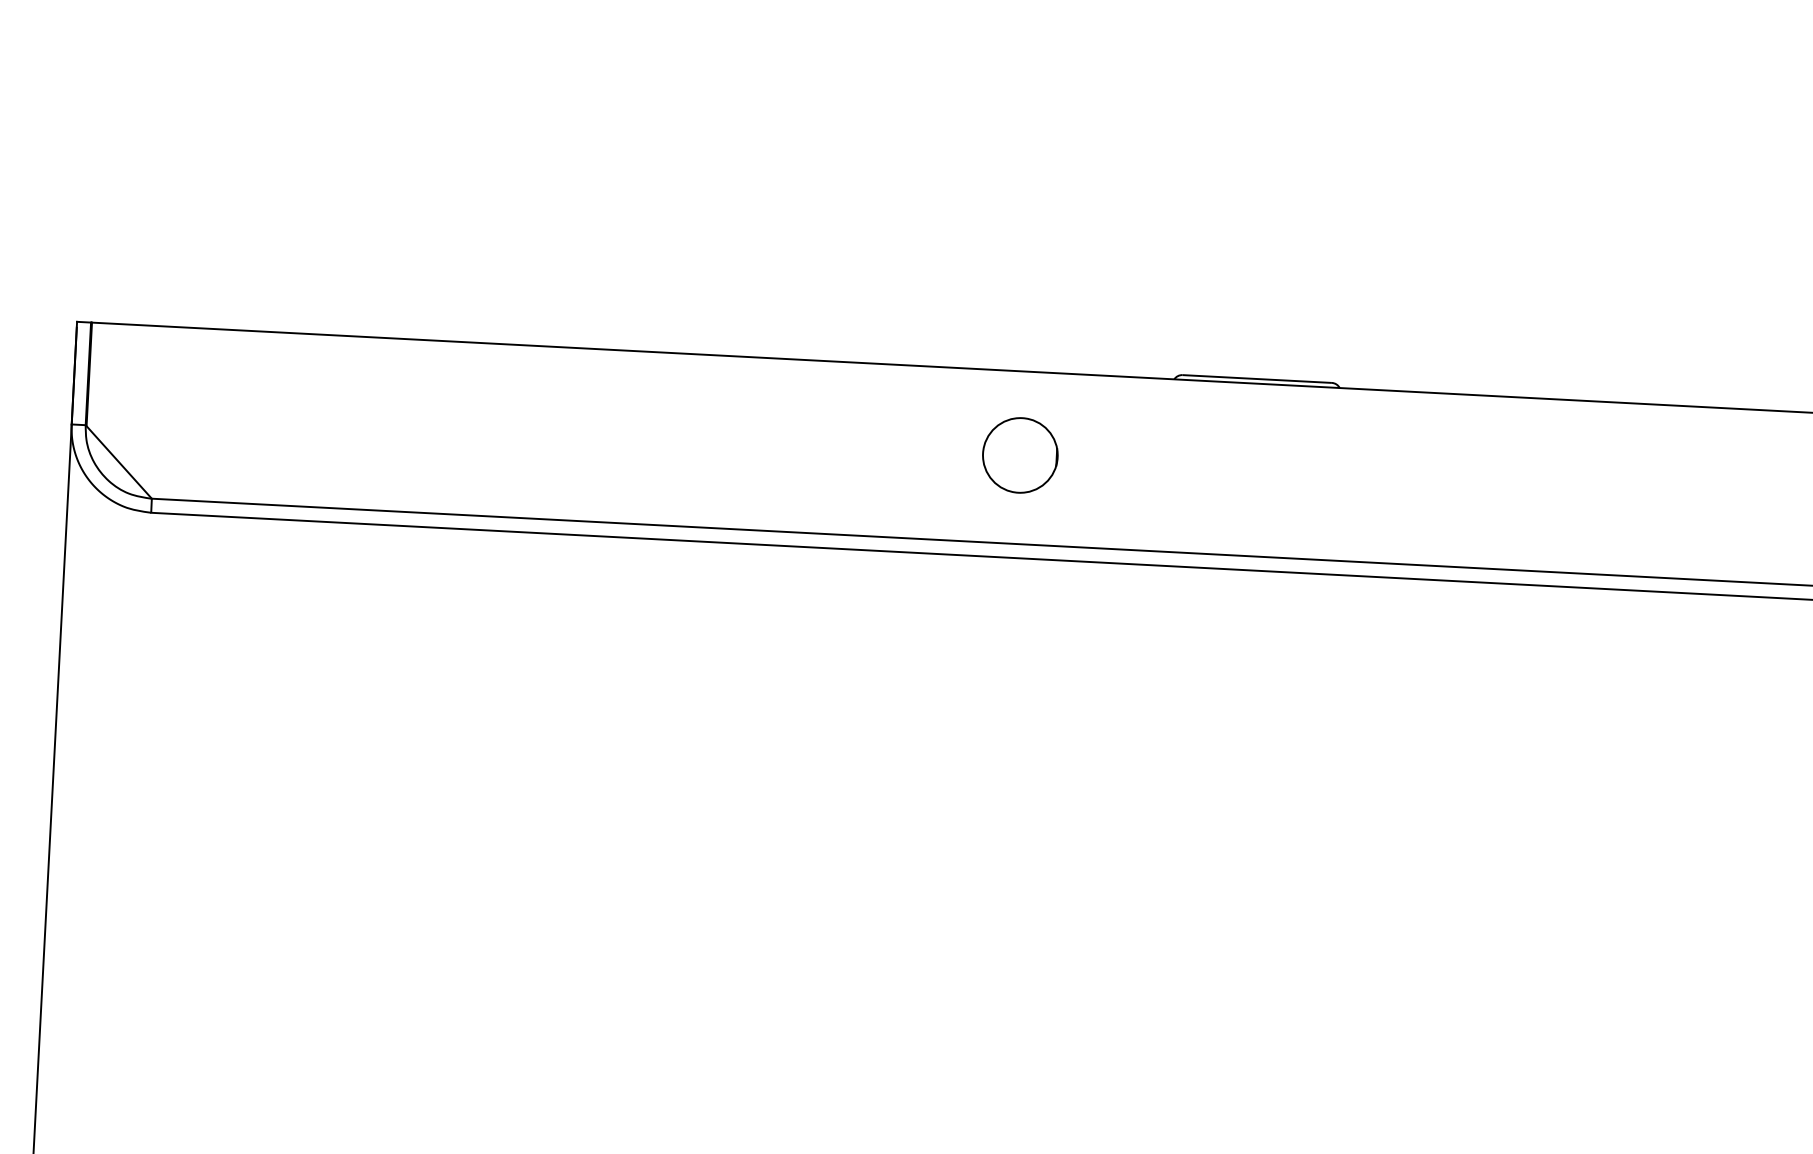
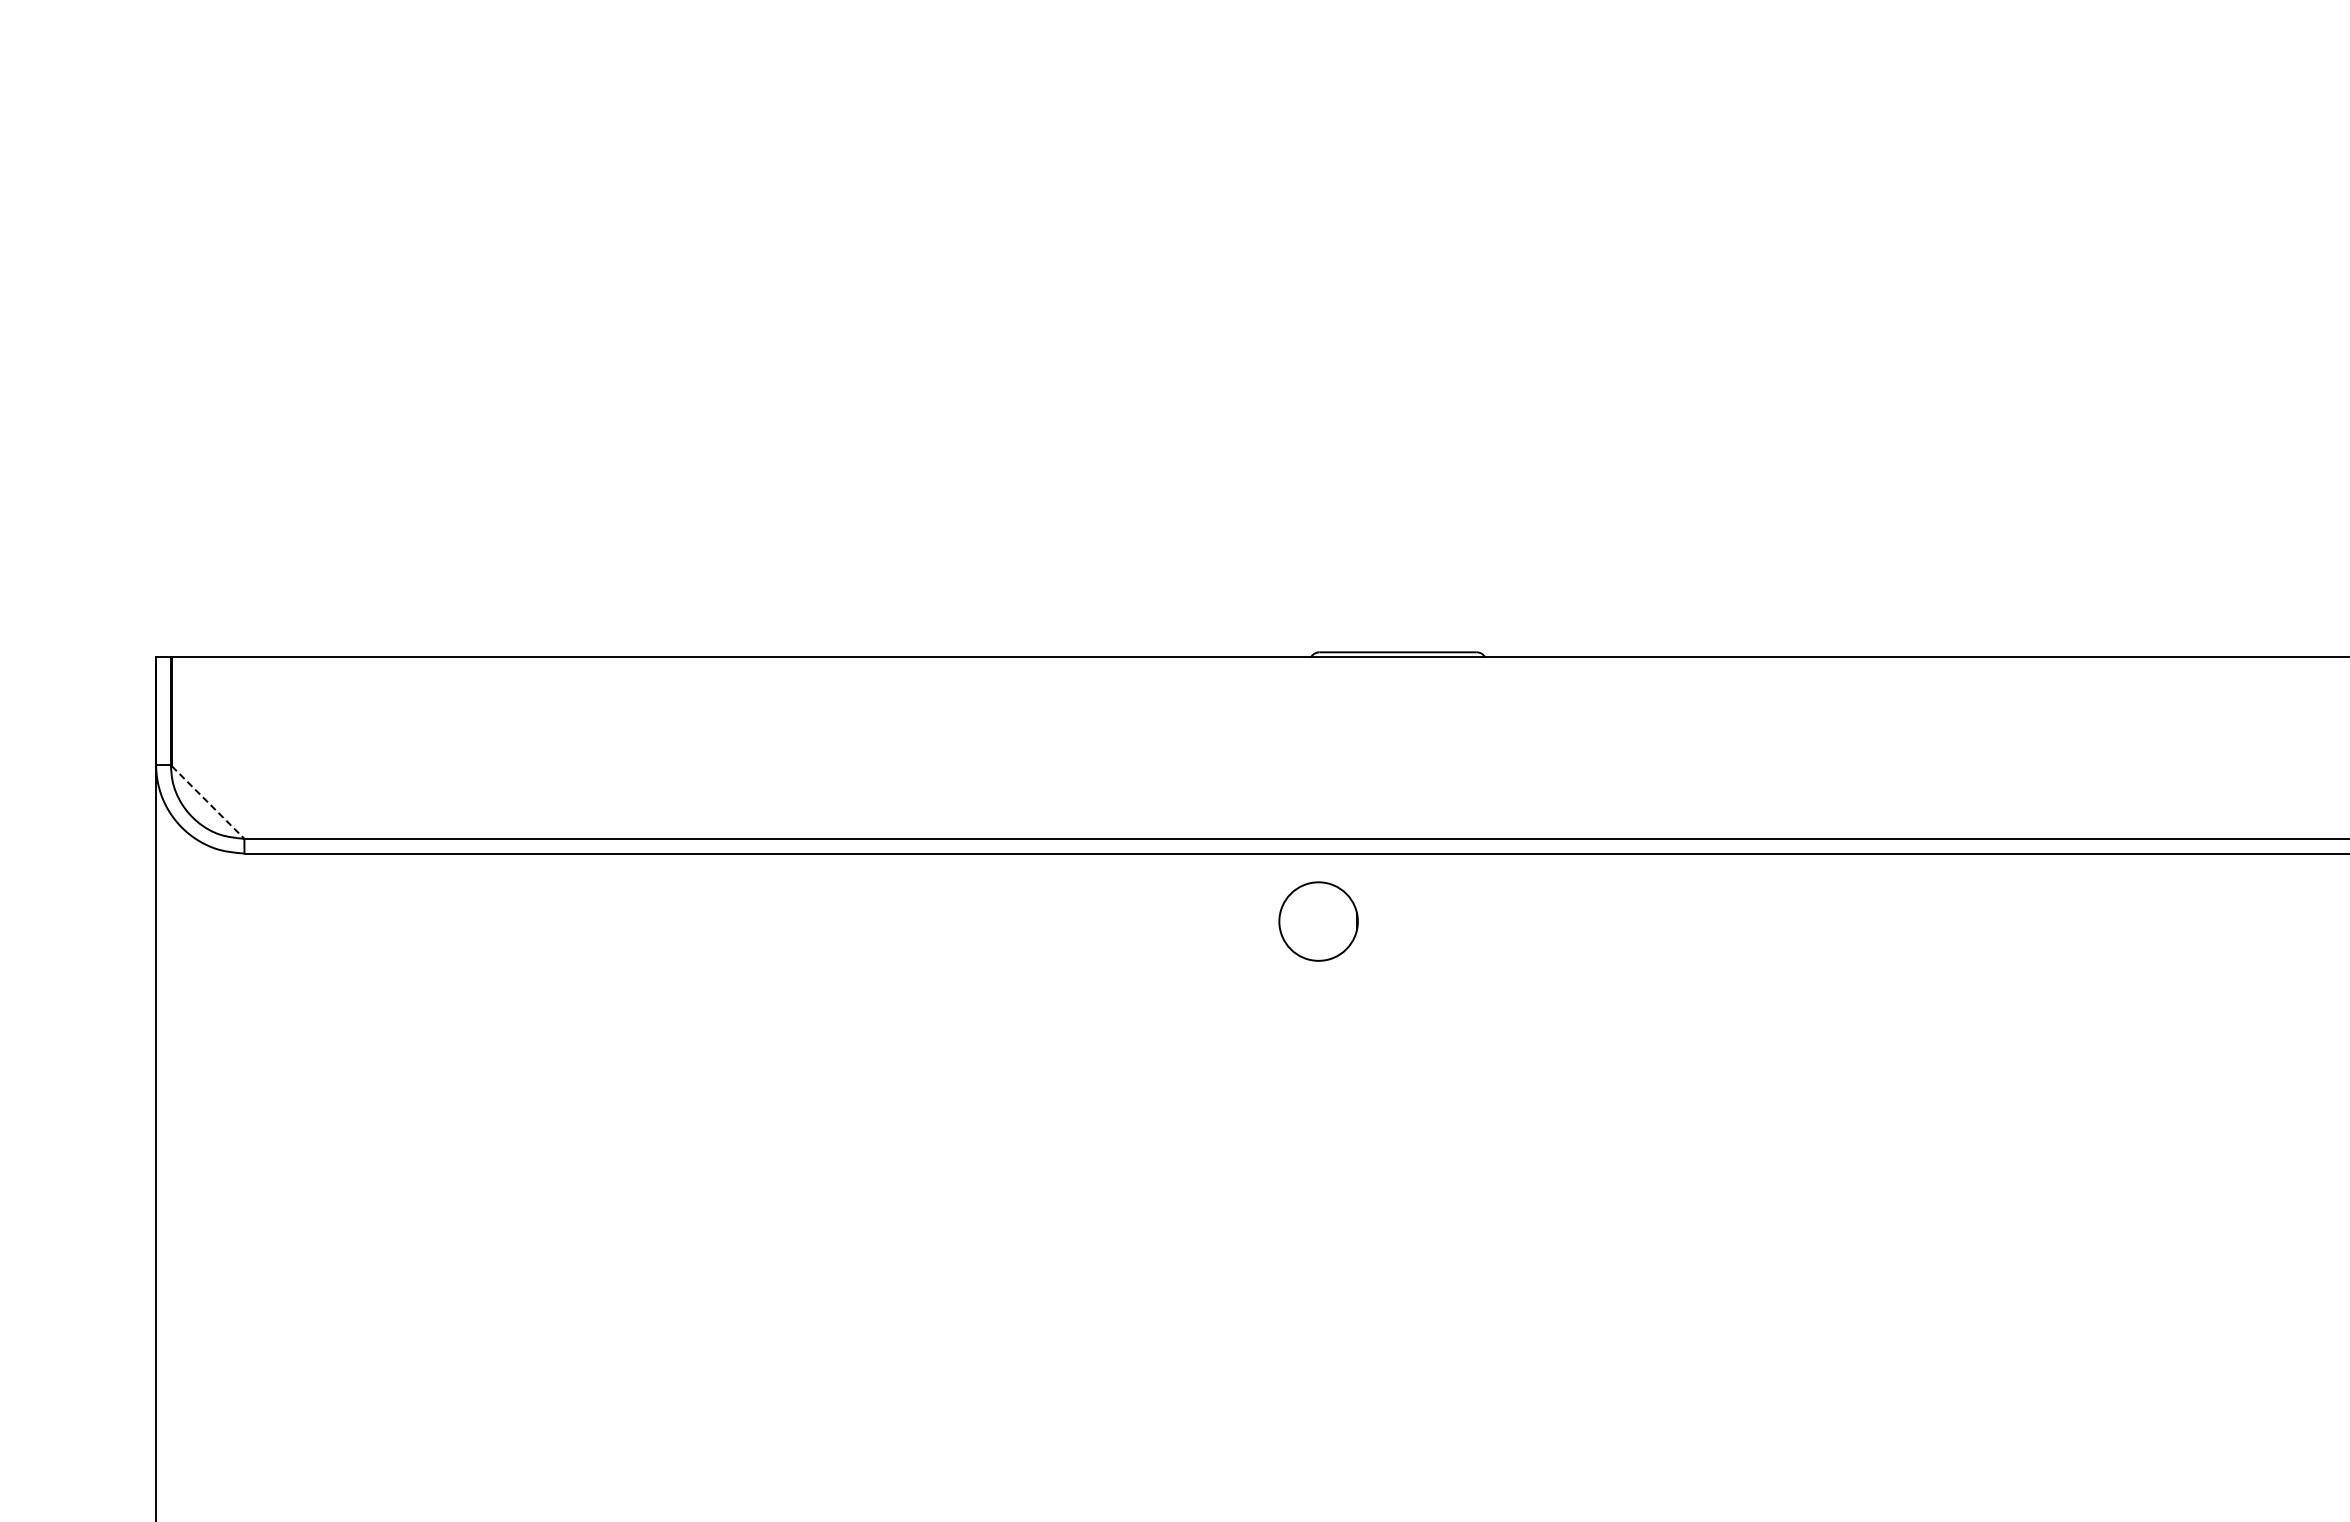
circle: (1020, 455) -> (1318, 921), moved
line: (119, 462) -> (208, 802), solid -> dashed

